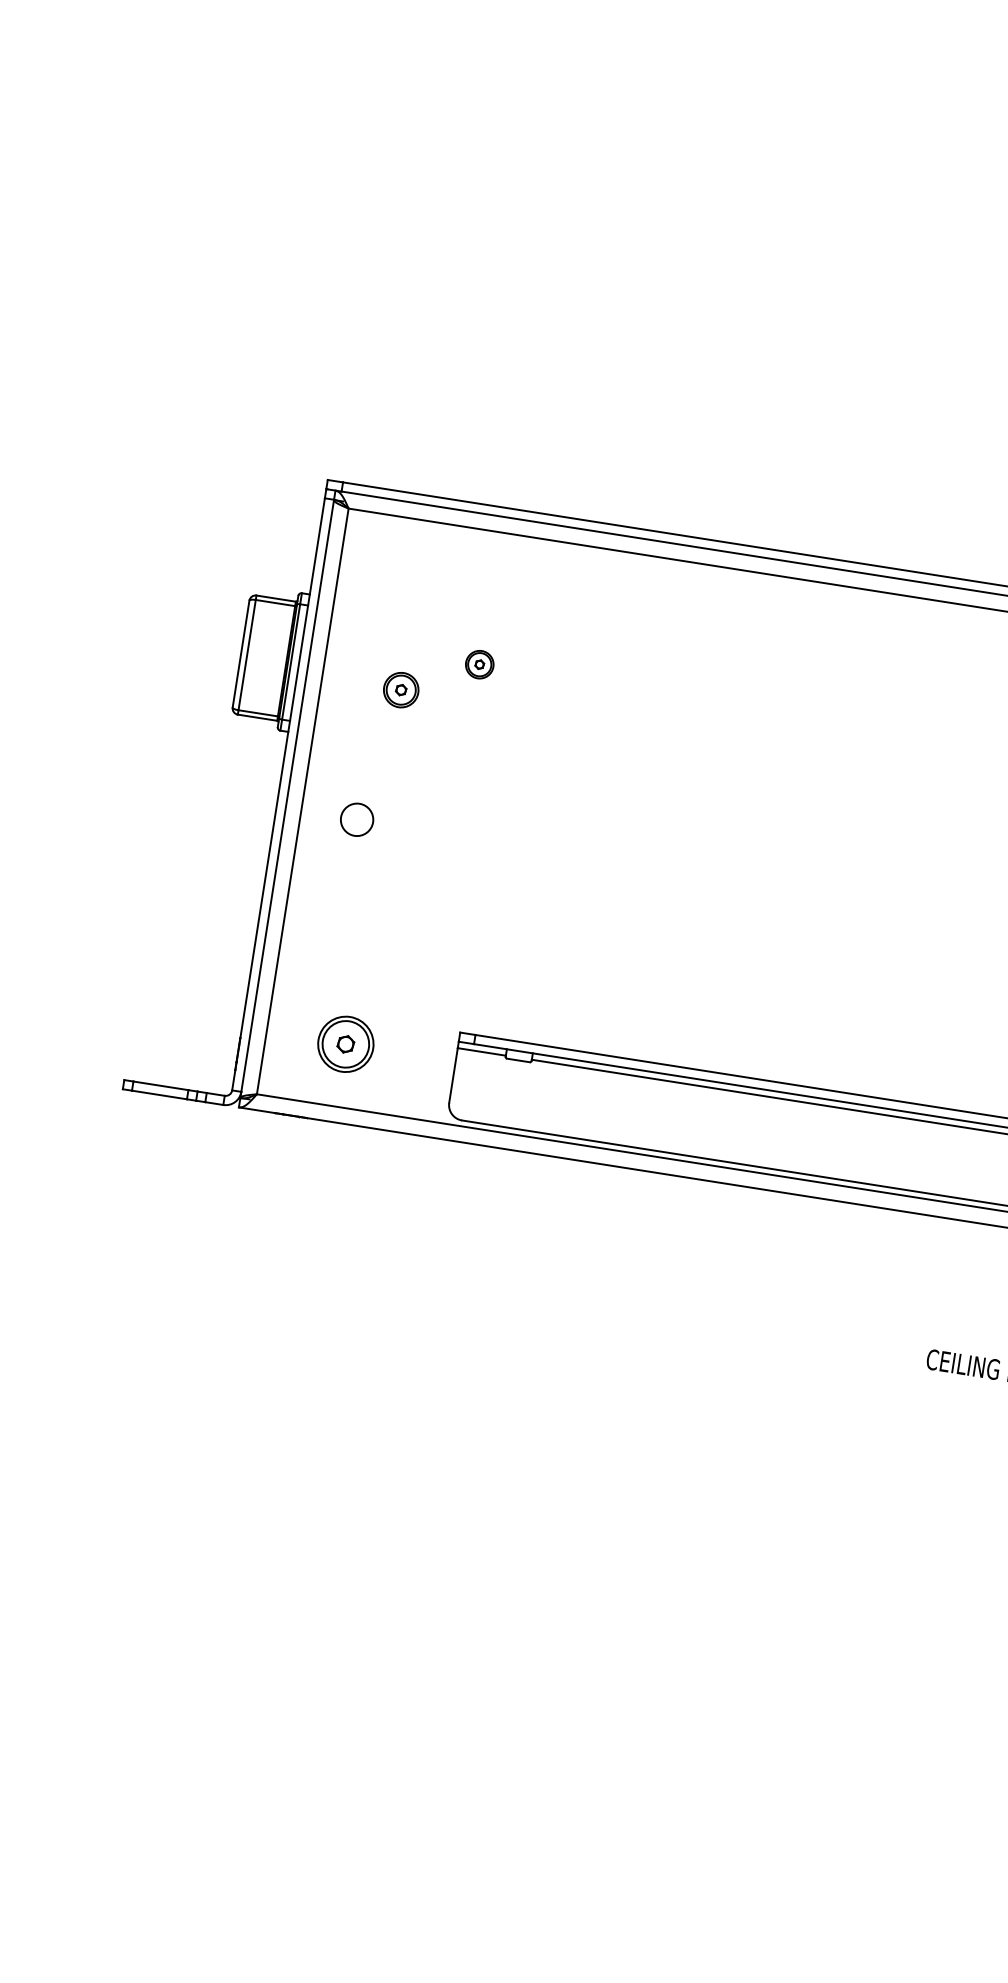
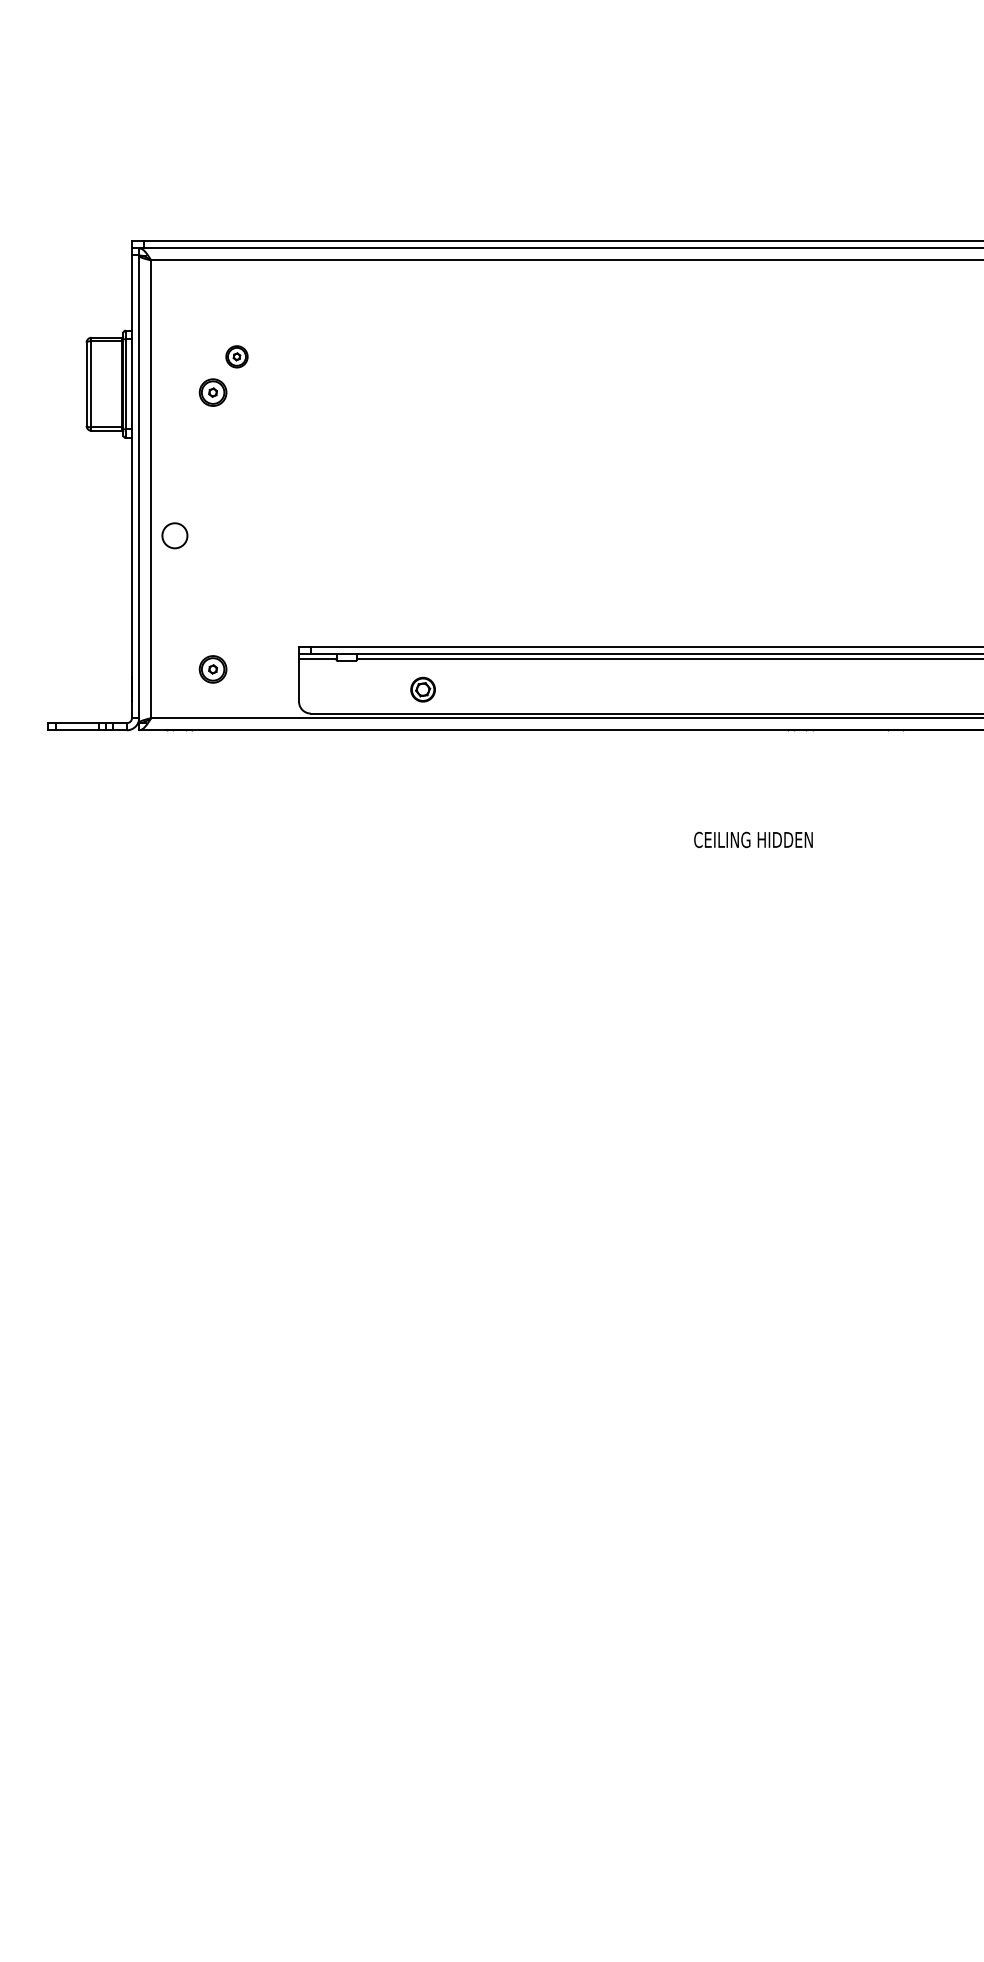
part: (479, 664) -> (236, 356), moved
circle: (356, 819) -> (174, 535), moved
part: (344, 1044) -> (212, 669), size x0.62
part: (609, 1112) -> (422, 689), added

